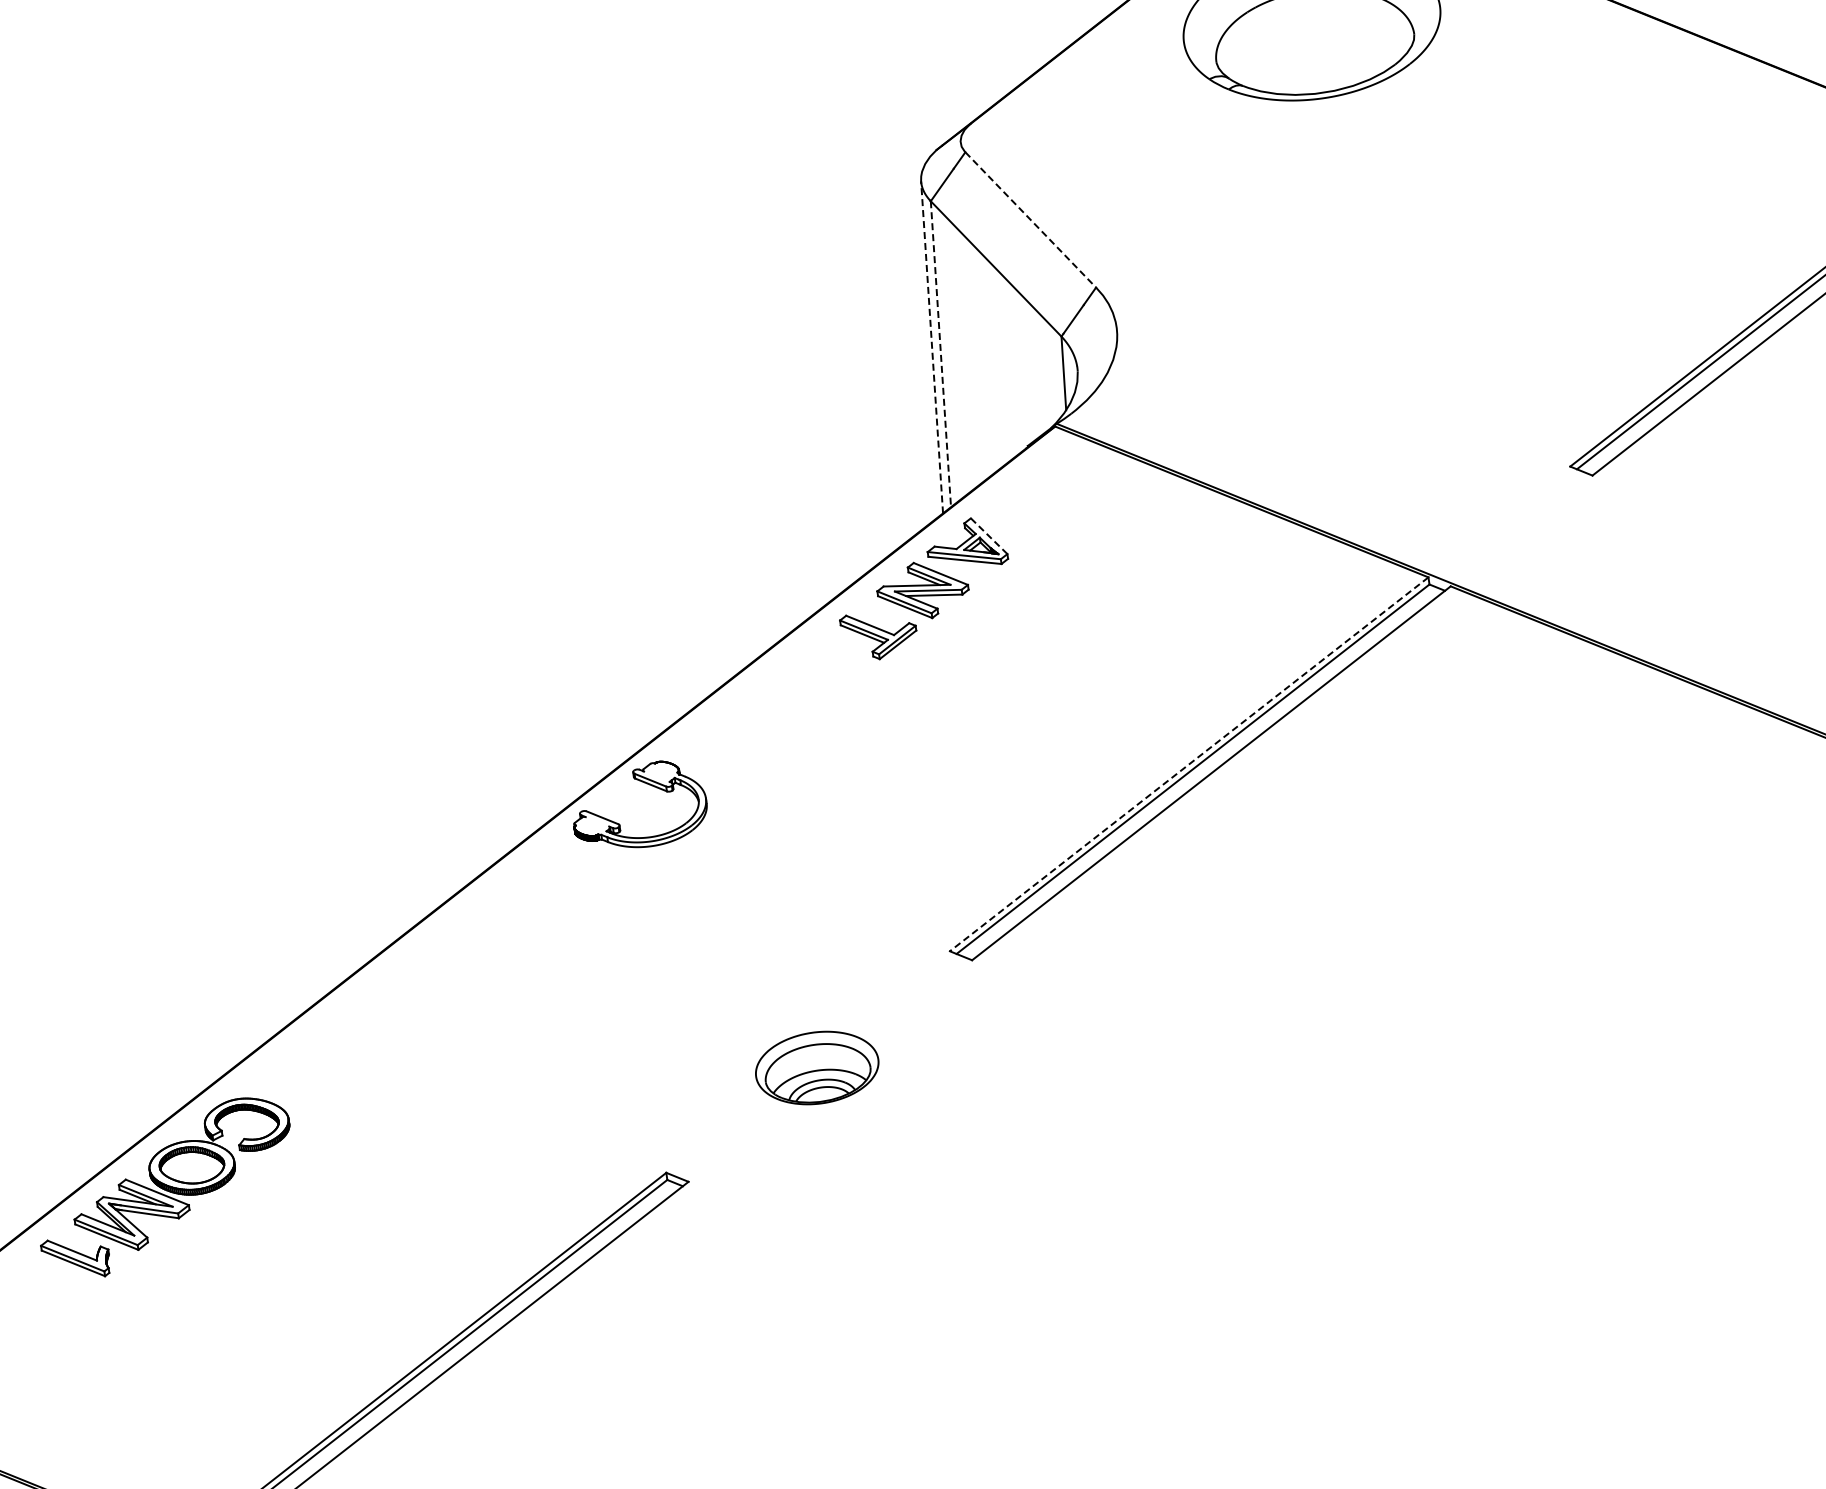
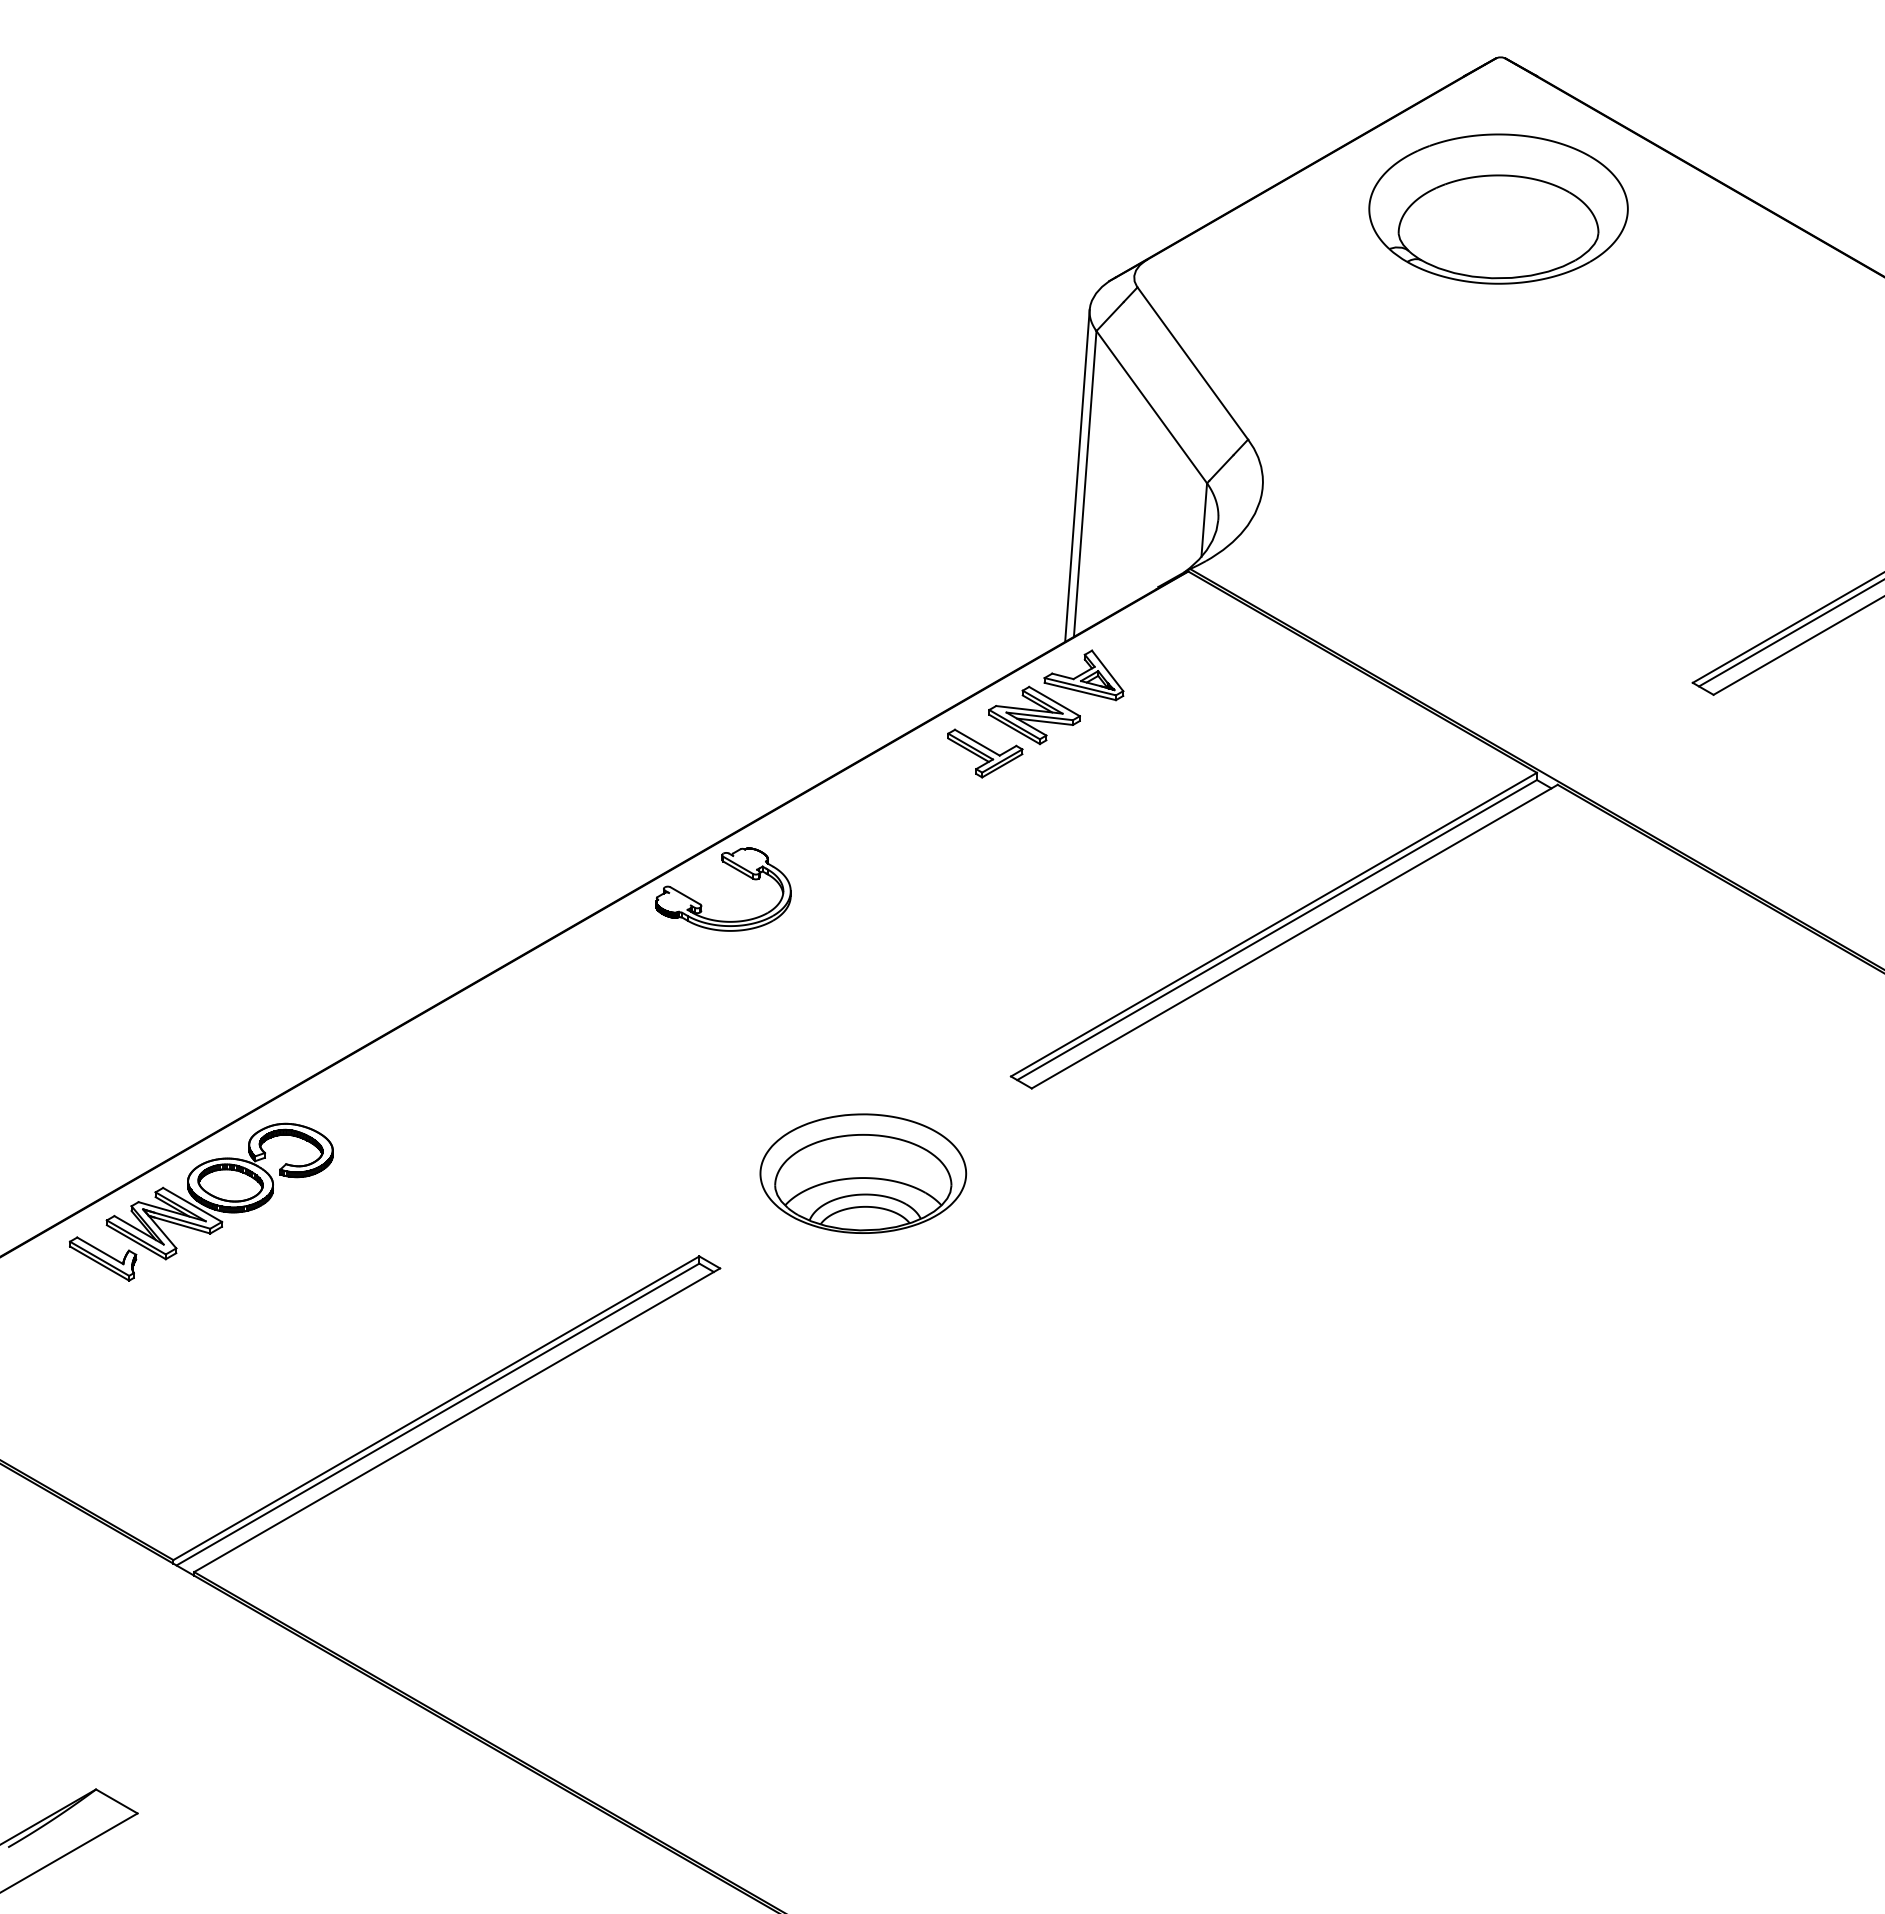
line: (1031, 219) -> (1193, 363), dashed -> solid
line: (932, 346) -> (1077, 475), dashed -> solid
line: (941, 354) -> (1085, 484), dashed -> solid
line: (988, 535) -> (1107, 670), dashed -> solid
line: (1188, 764) -> (1273, 924), dashed -> solid
part: (817, 1067) -> (863, 1173), size x1.67

